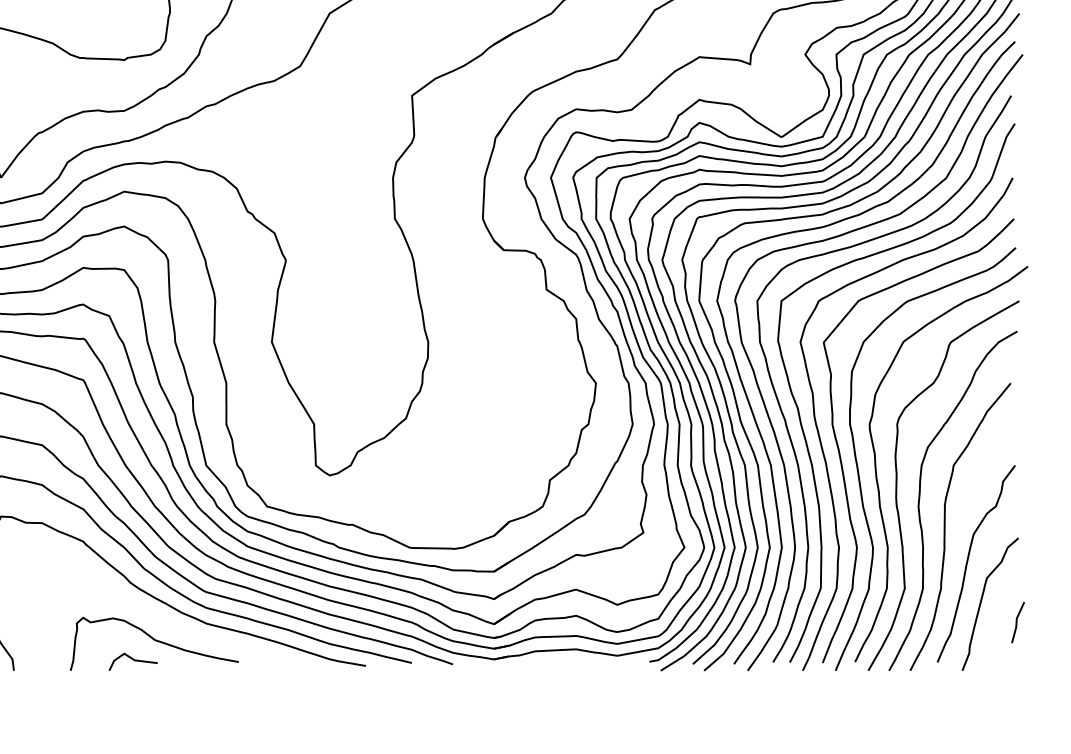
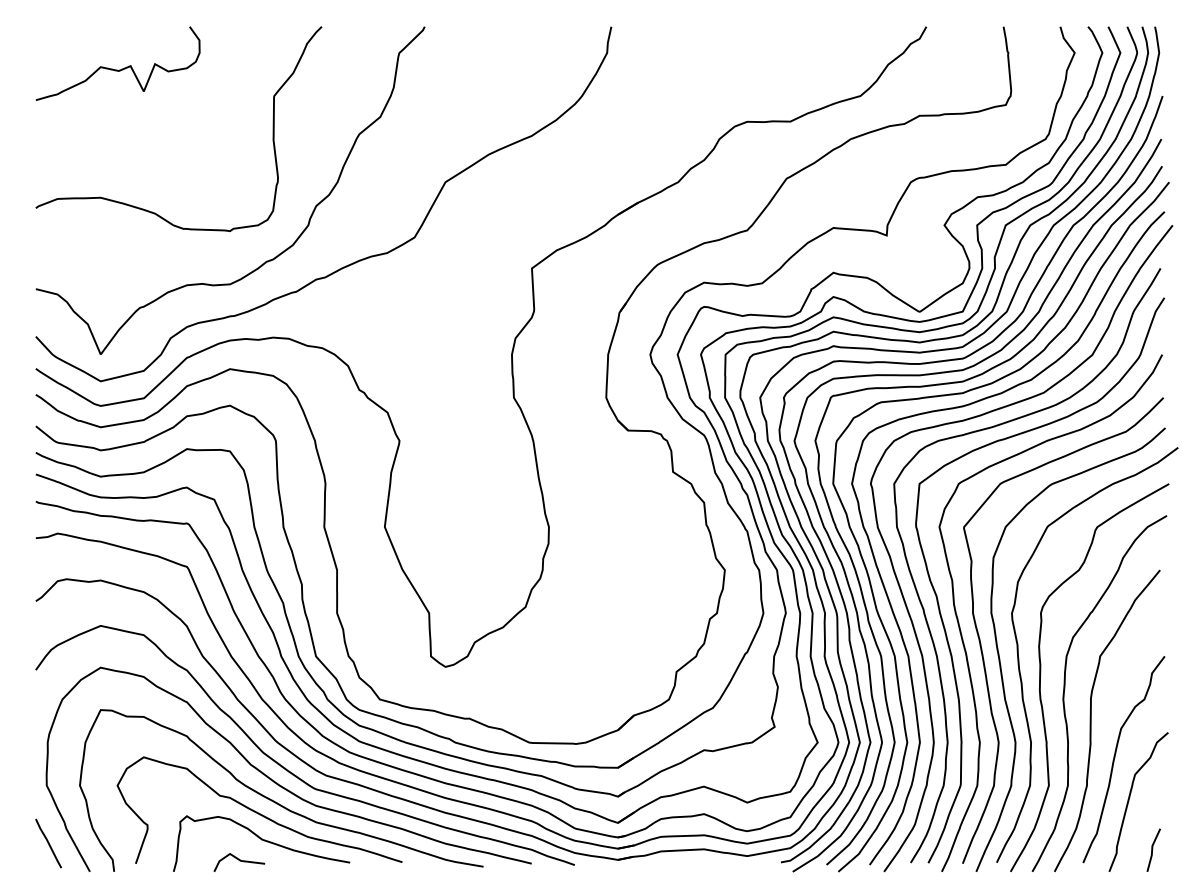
curve: (150, 613) -> (257, 811), added
line: (1017, 621) -> (1153, 849), moved

